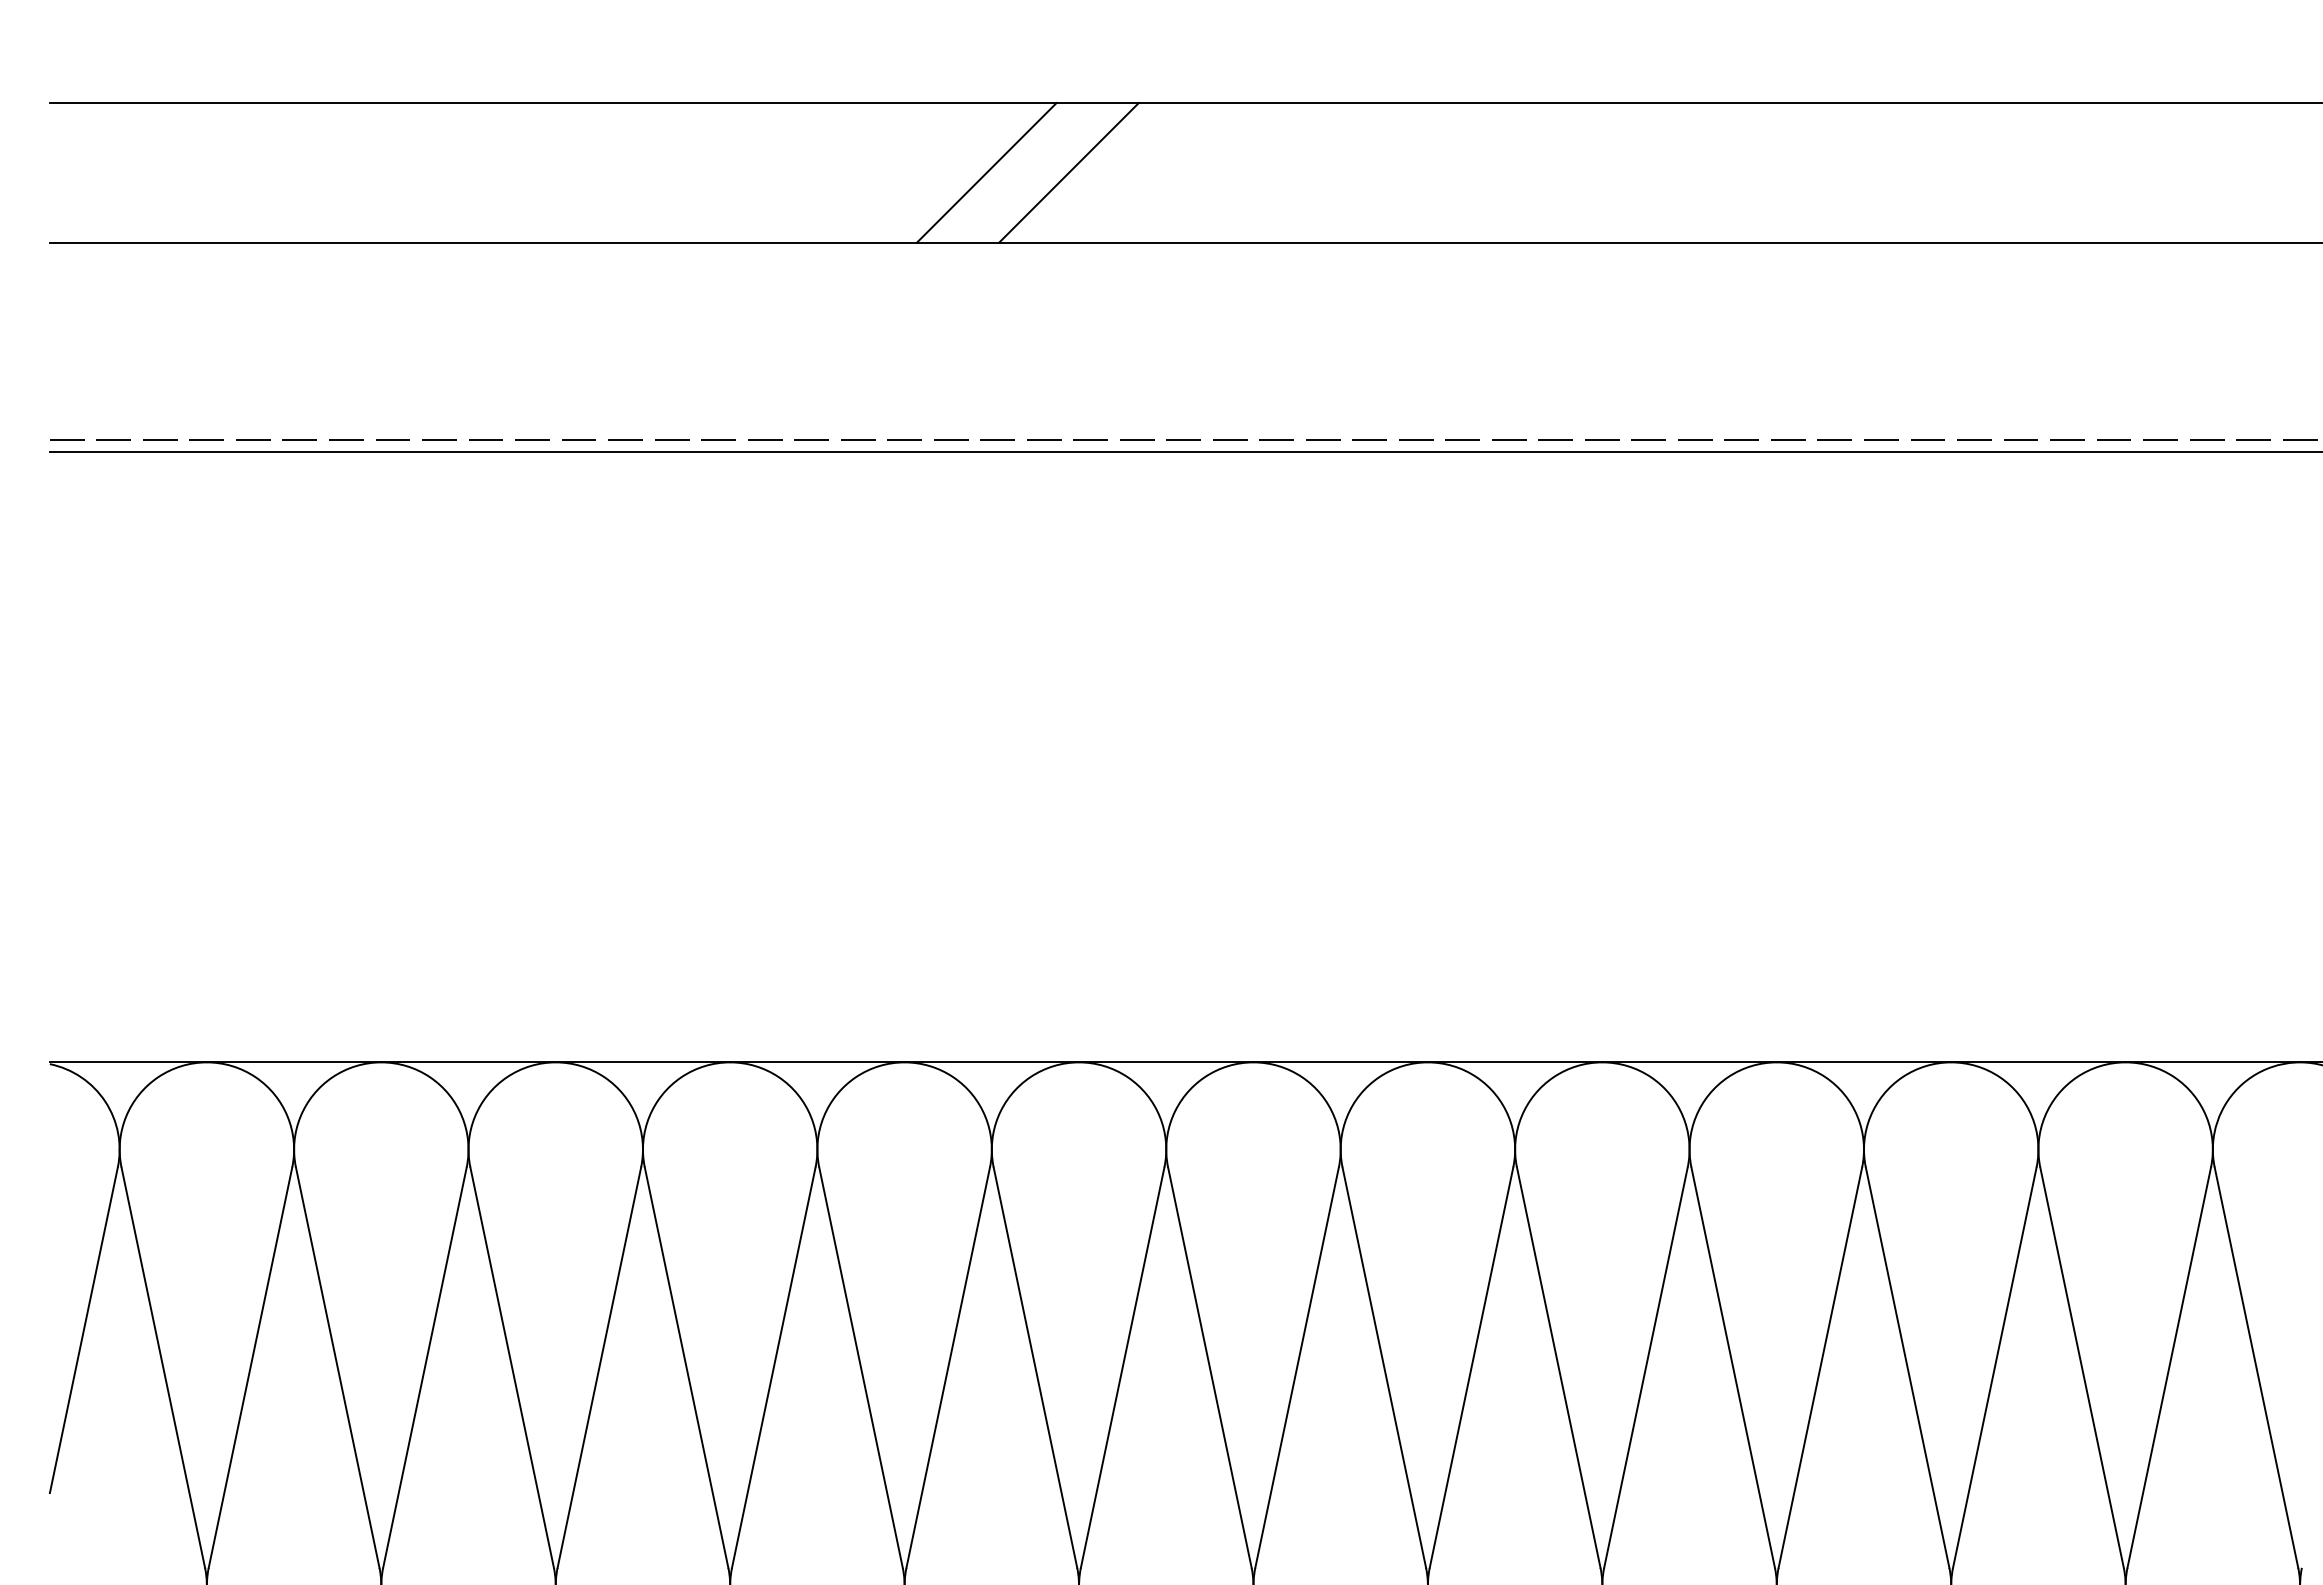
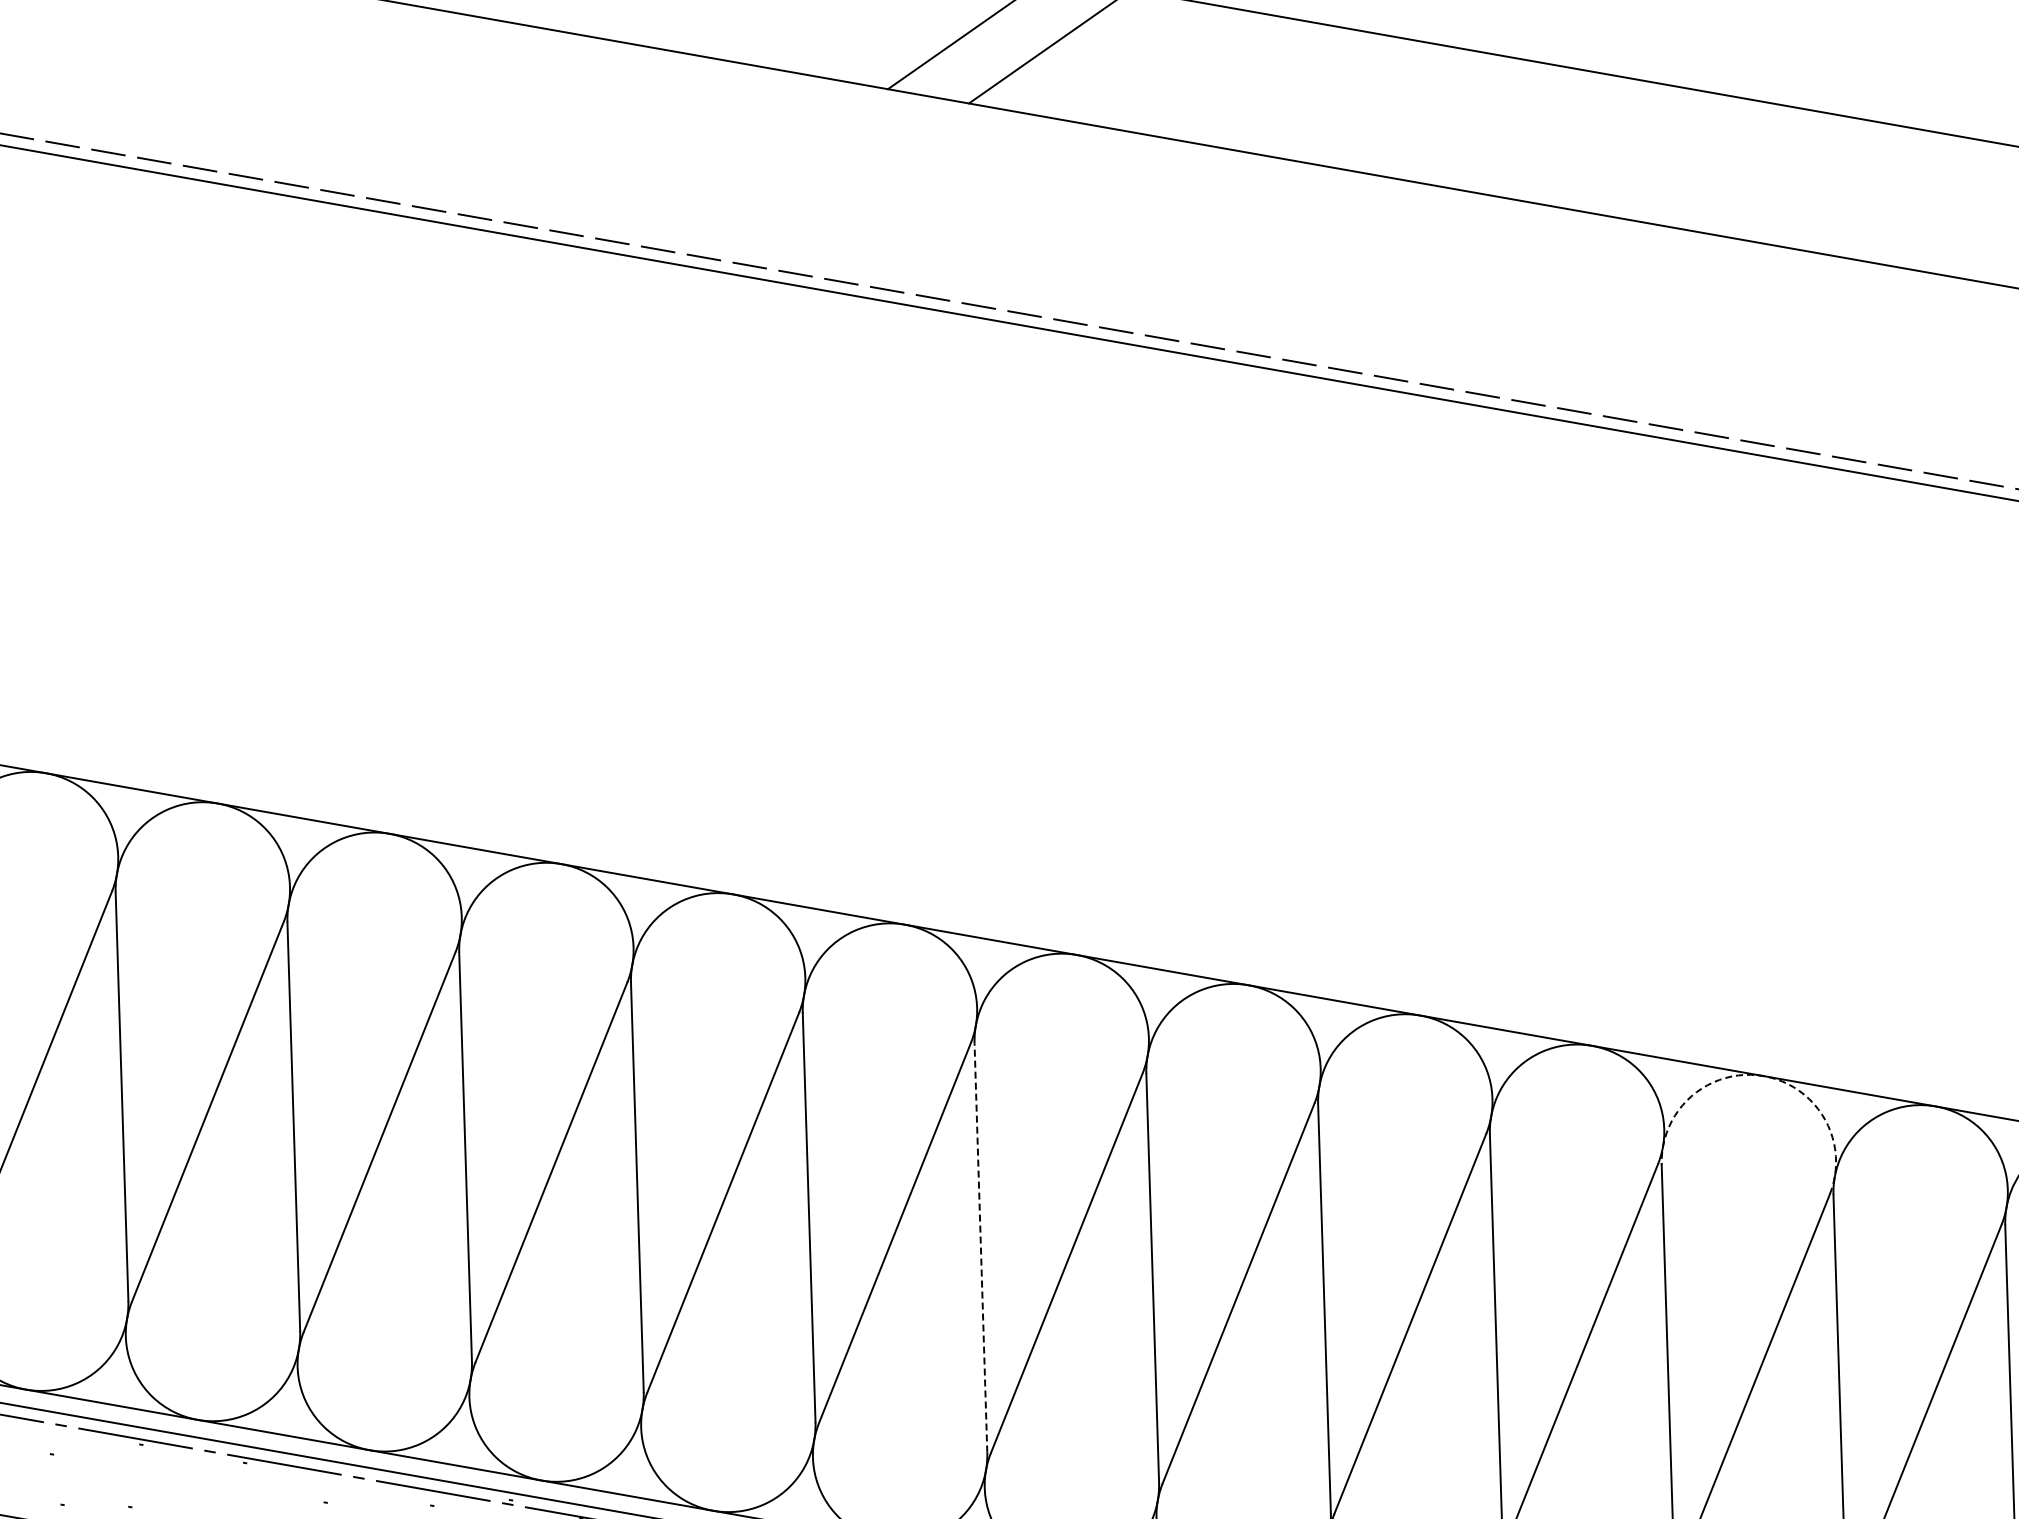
arc: (1951, 1062) -> (1764, 1076), solid -> dashed
line: (1209, 1367) -> (980, 1247), solid -> dashed

